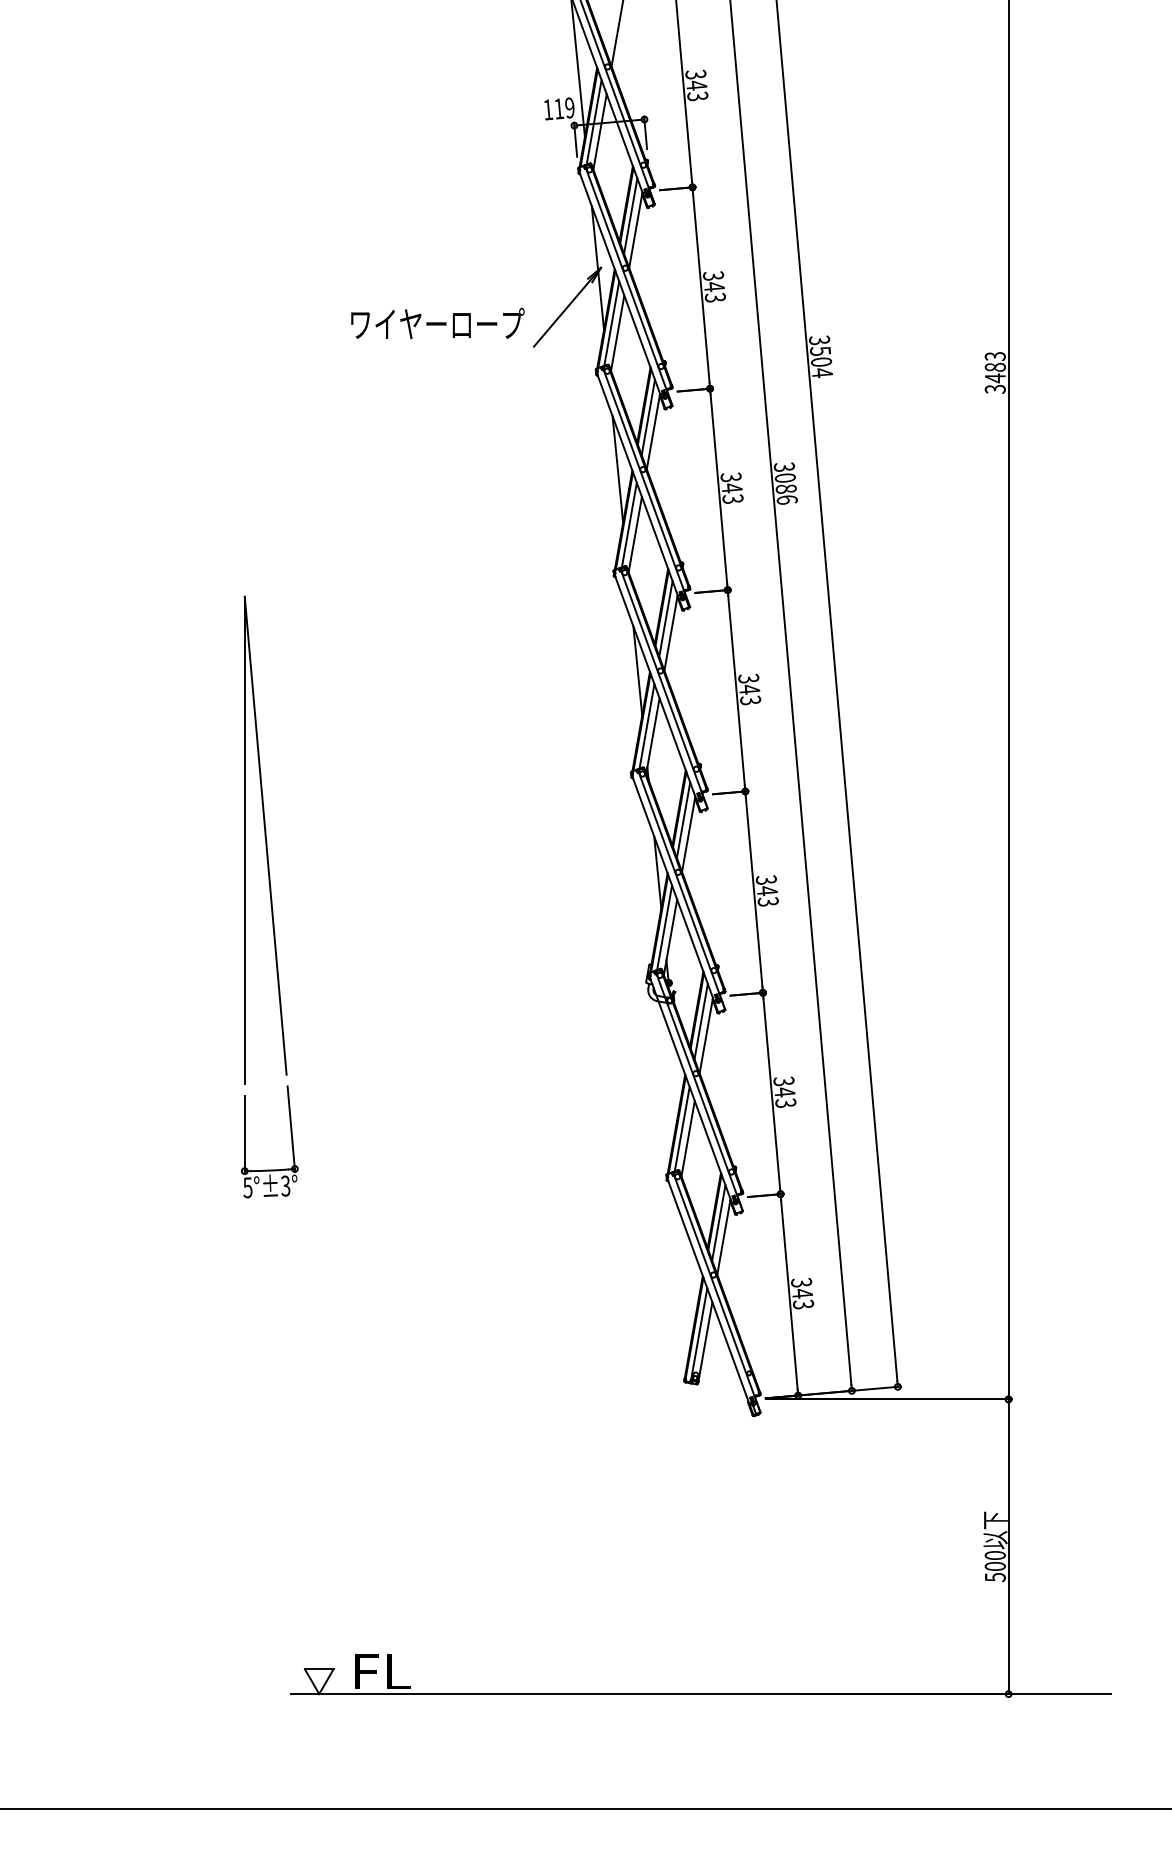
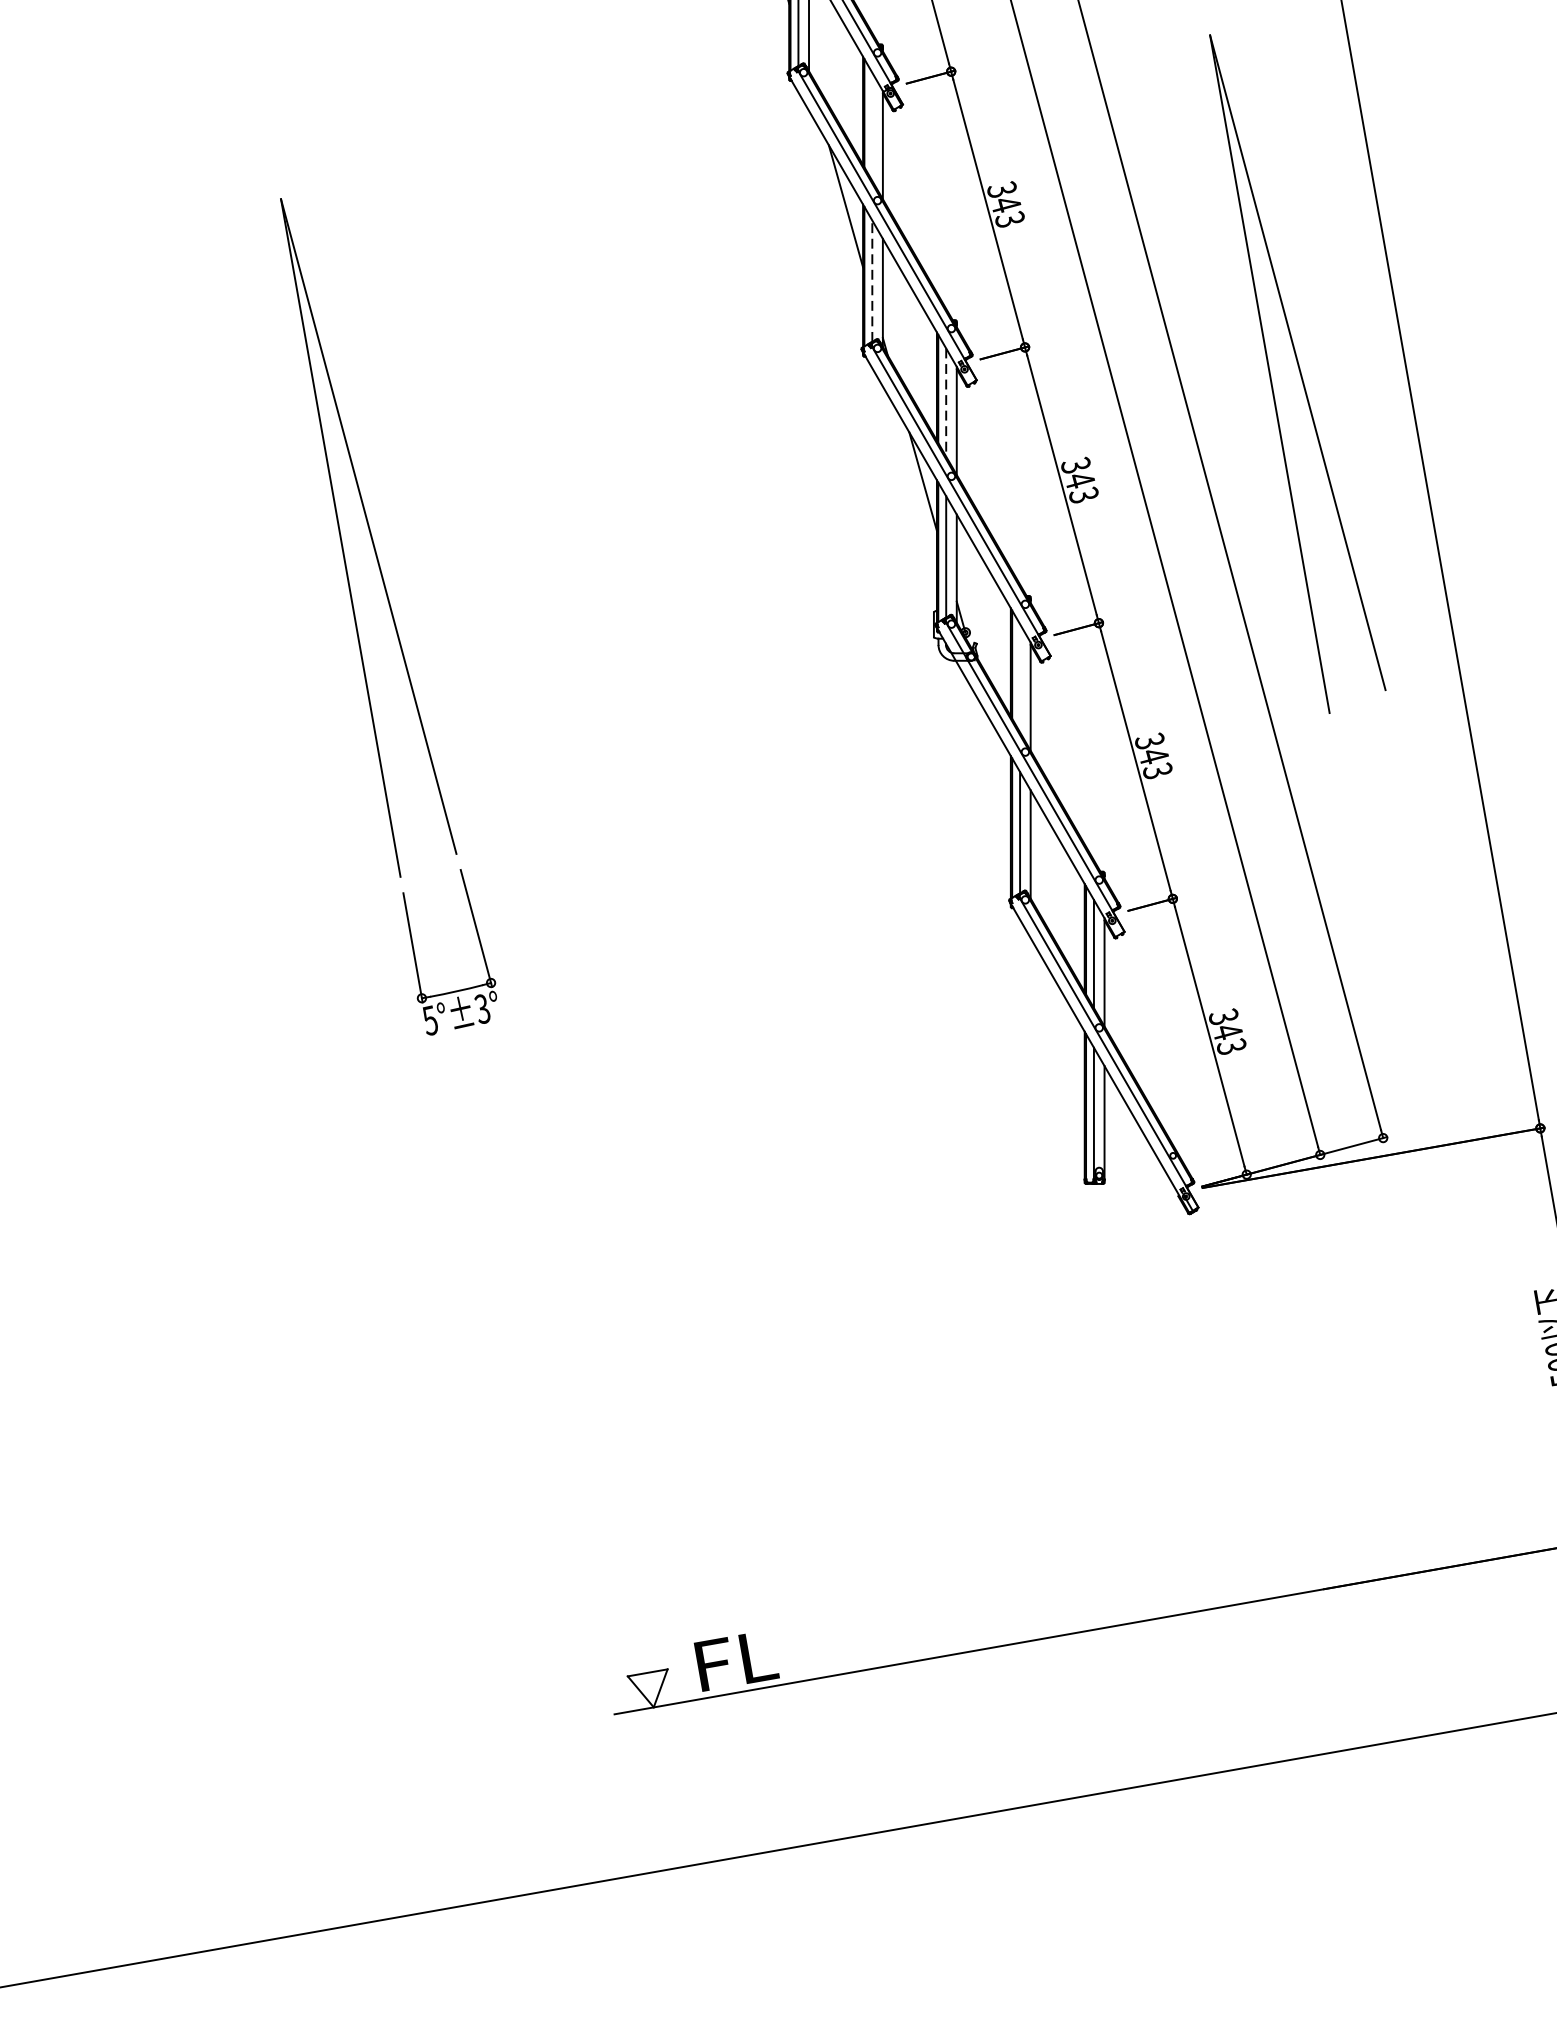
line: (665, 618) -> (871, 126), removed
line: (646, 726) -> (871, 281), solid -> dashed
line: (683, 820) -> (946, 402), solid -> dashed
part: (933, 839) -> (1298, 368), added
line: (700, 1021) -> (1019, 678), removed

